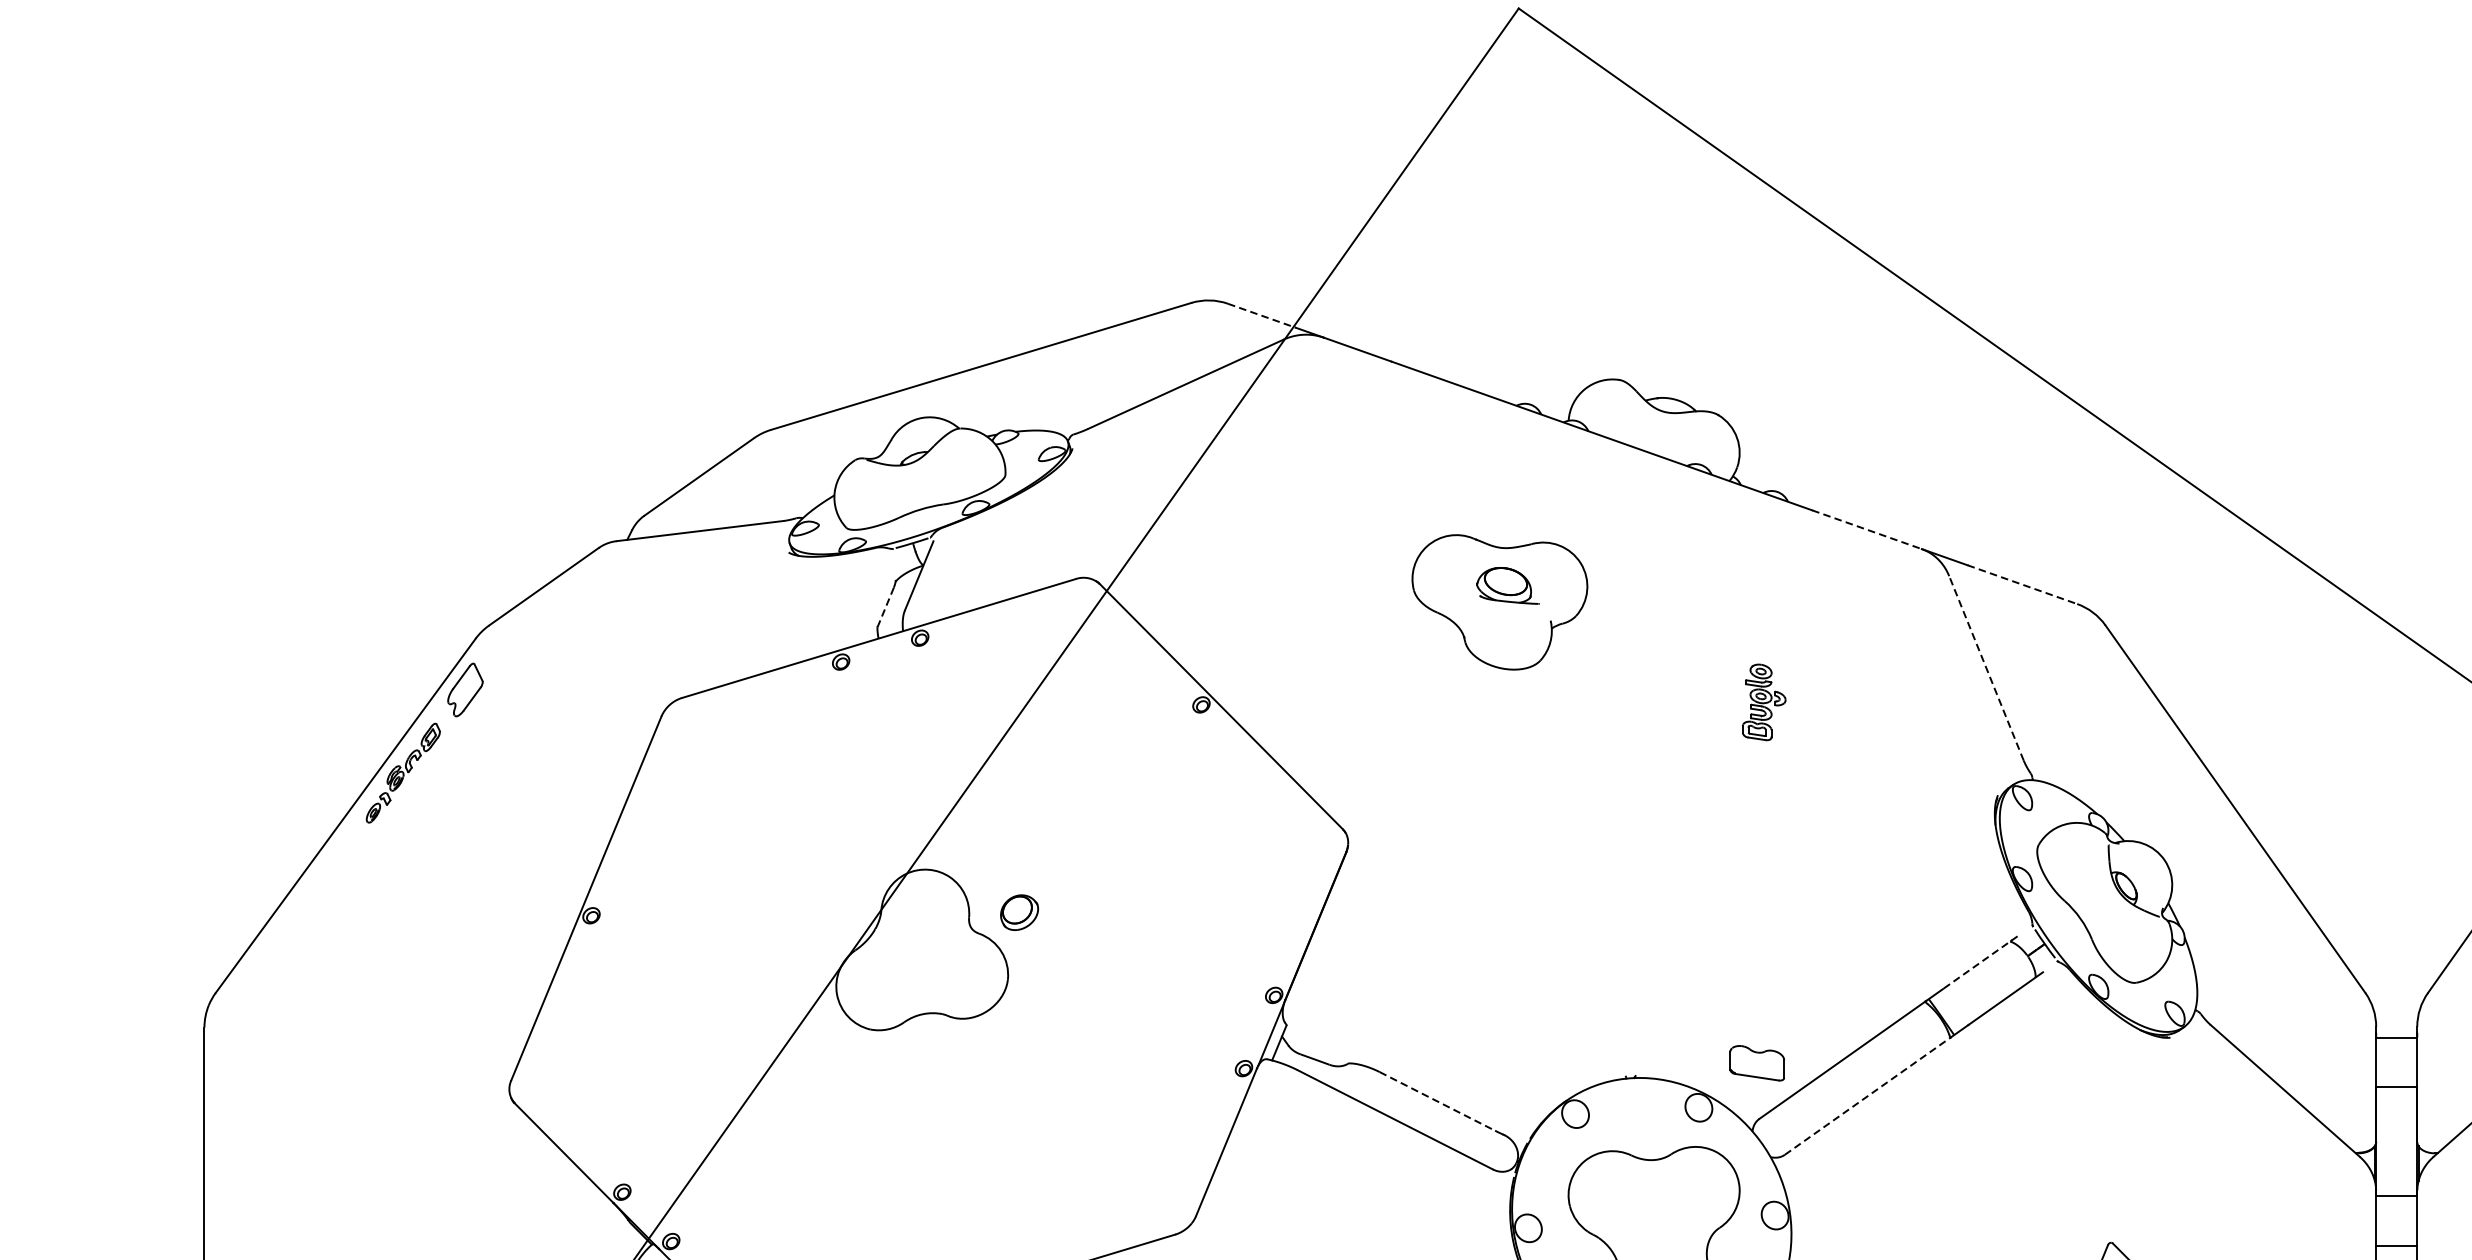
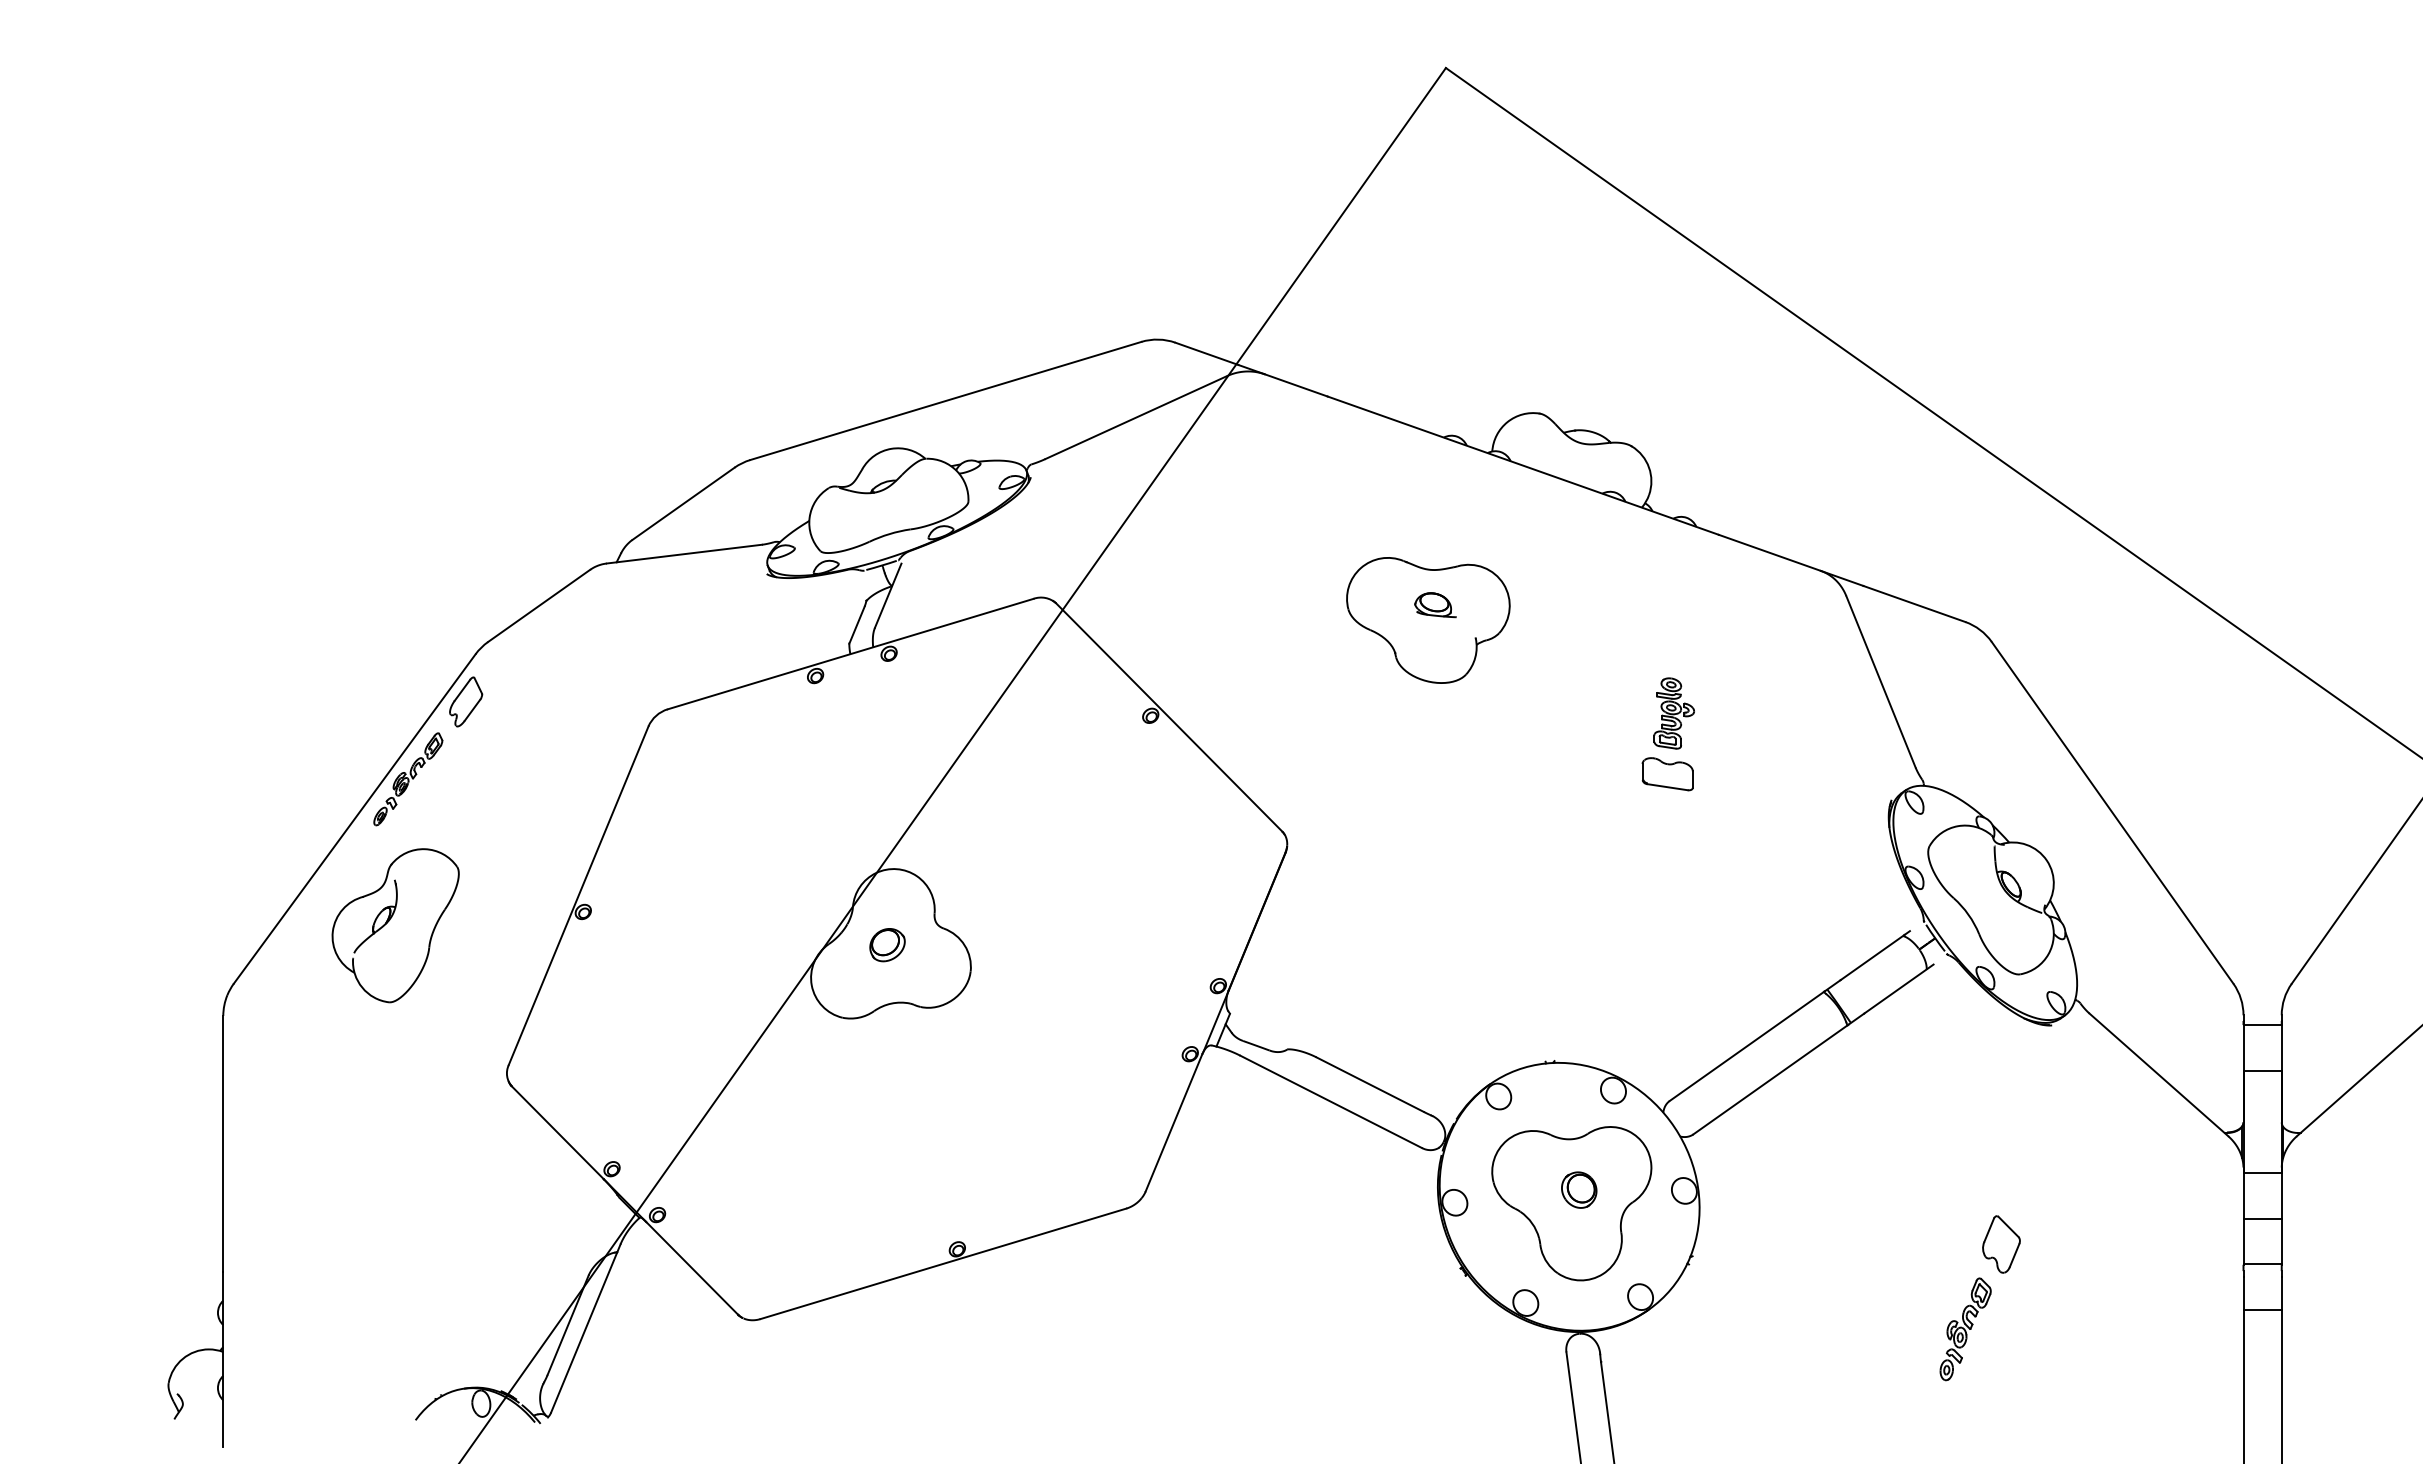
line: (1262, 316) -> (1207, 354), dashed -> solid
line: (1867, 530) -> (1770, 553), dashed -> solid
line: (2022, 585) -> (1914, 604), dashed -> solid
part: (1507, 586) -> (1435, 605), size x0.71
line: (886, 607) -> (857, 625), dashed -> solid
line: (1987, 667) -> (1881, 681), dashed -> solid
part: (1019, 913) -> (887, 945), moved
part: (389, 930) -> (395, 925), added
line: (1979, 962) -> (1874, 955), dashed -> solid
part: (1756, 1063) -> (1667, 774), moved
line: (1867, 1095) -> (1770, 1079), dashed -> solid
line: (1437, 1101) -> (1370, 1084), dashed -> solid
part: (1662, 1214) -> (1579, 1189), added

